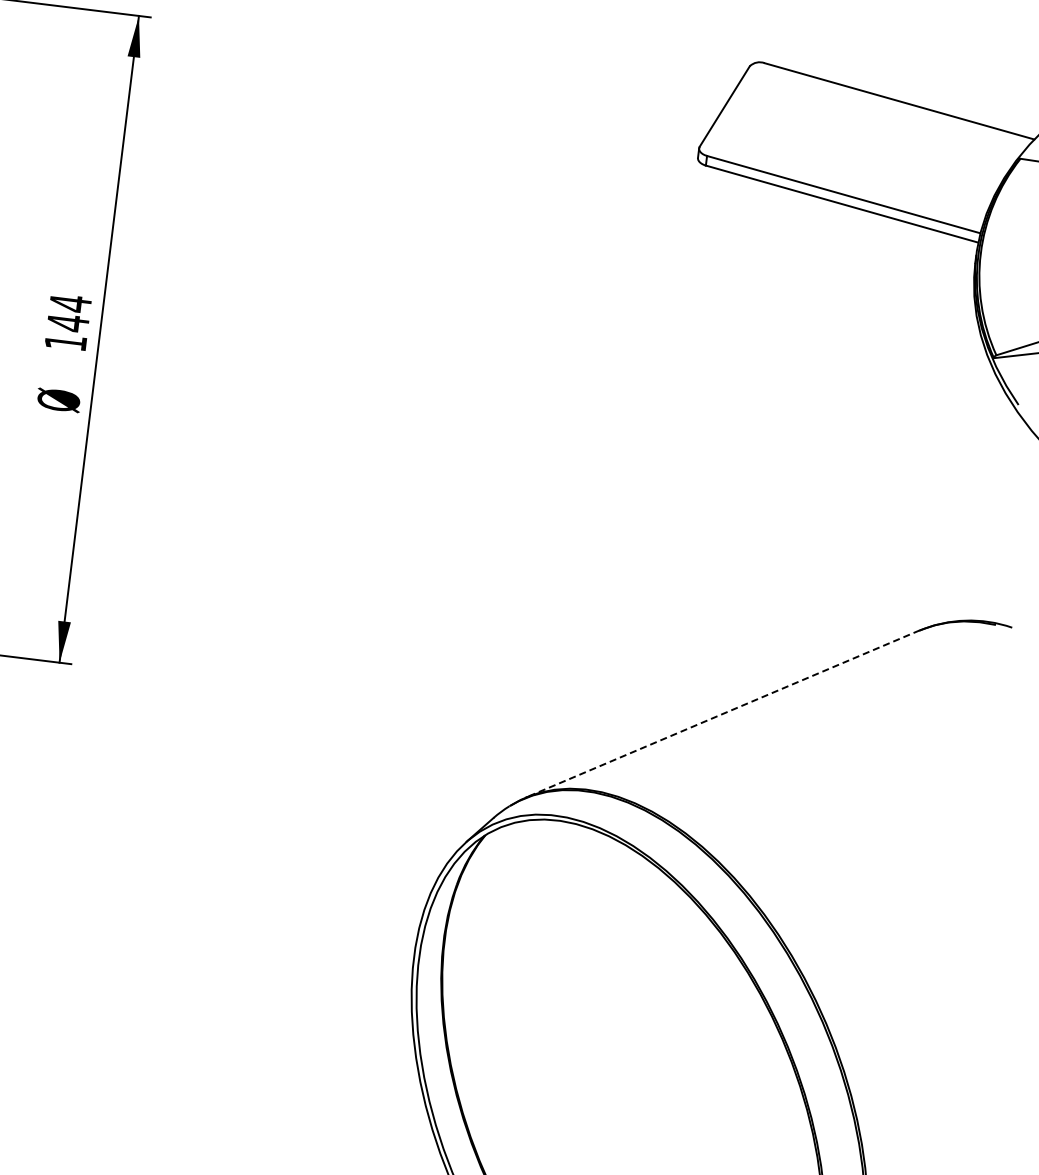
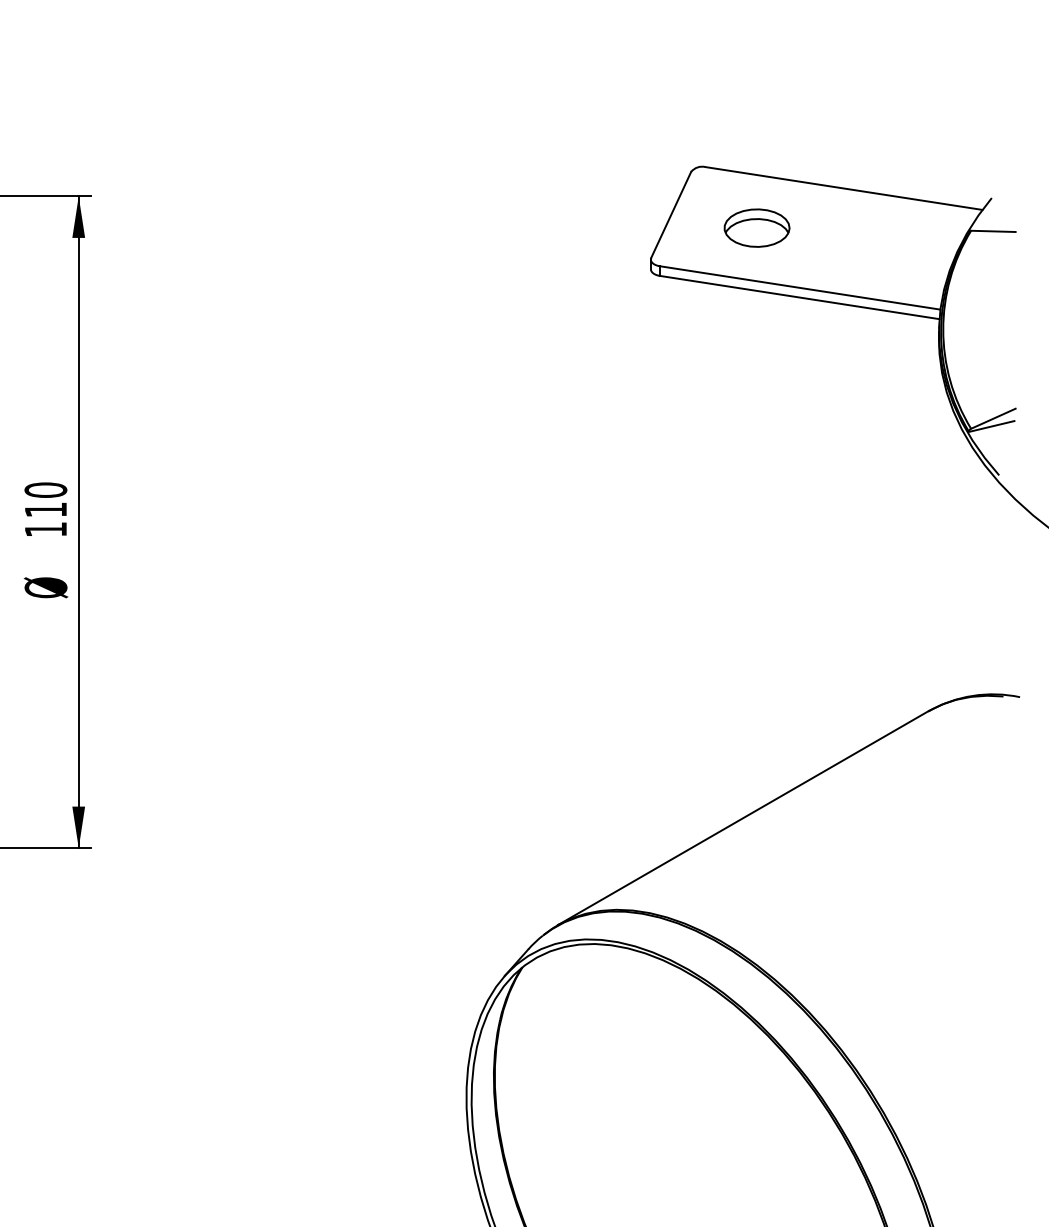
part: (807, 129) -> (756, 227), added
text: (68, 313) -> (45, 500), 144 -> 110
line: (722, 714) -> (743, 818), dashed -> solid

